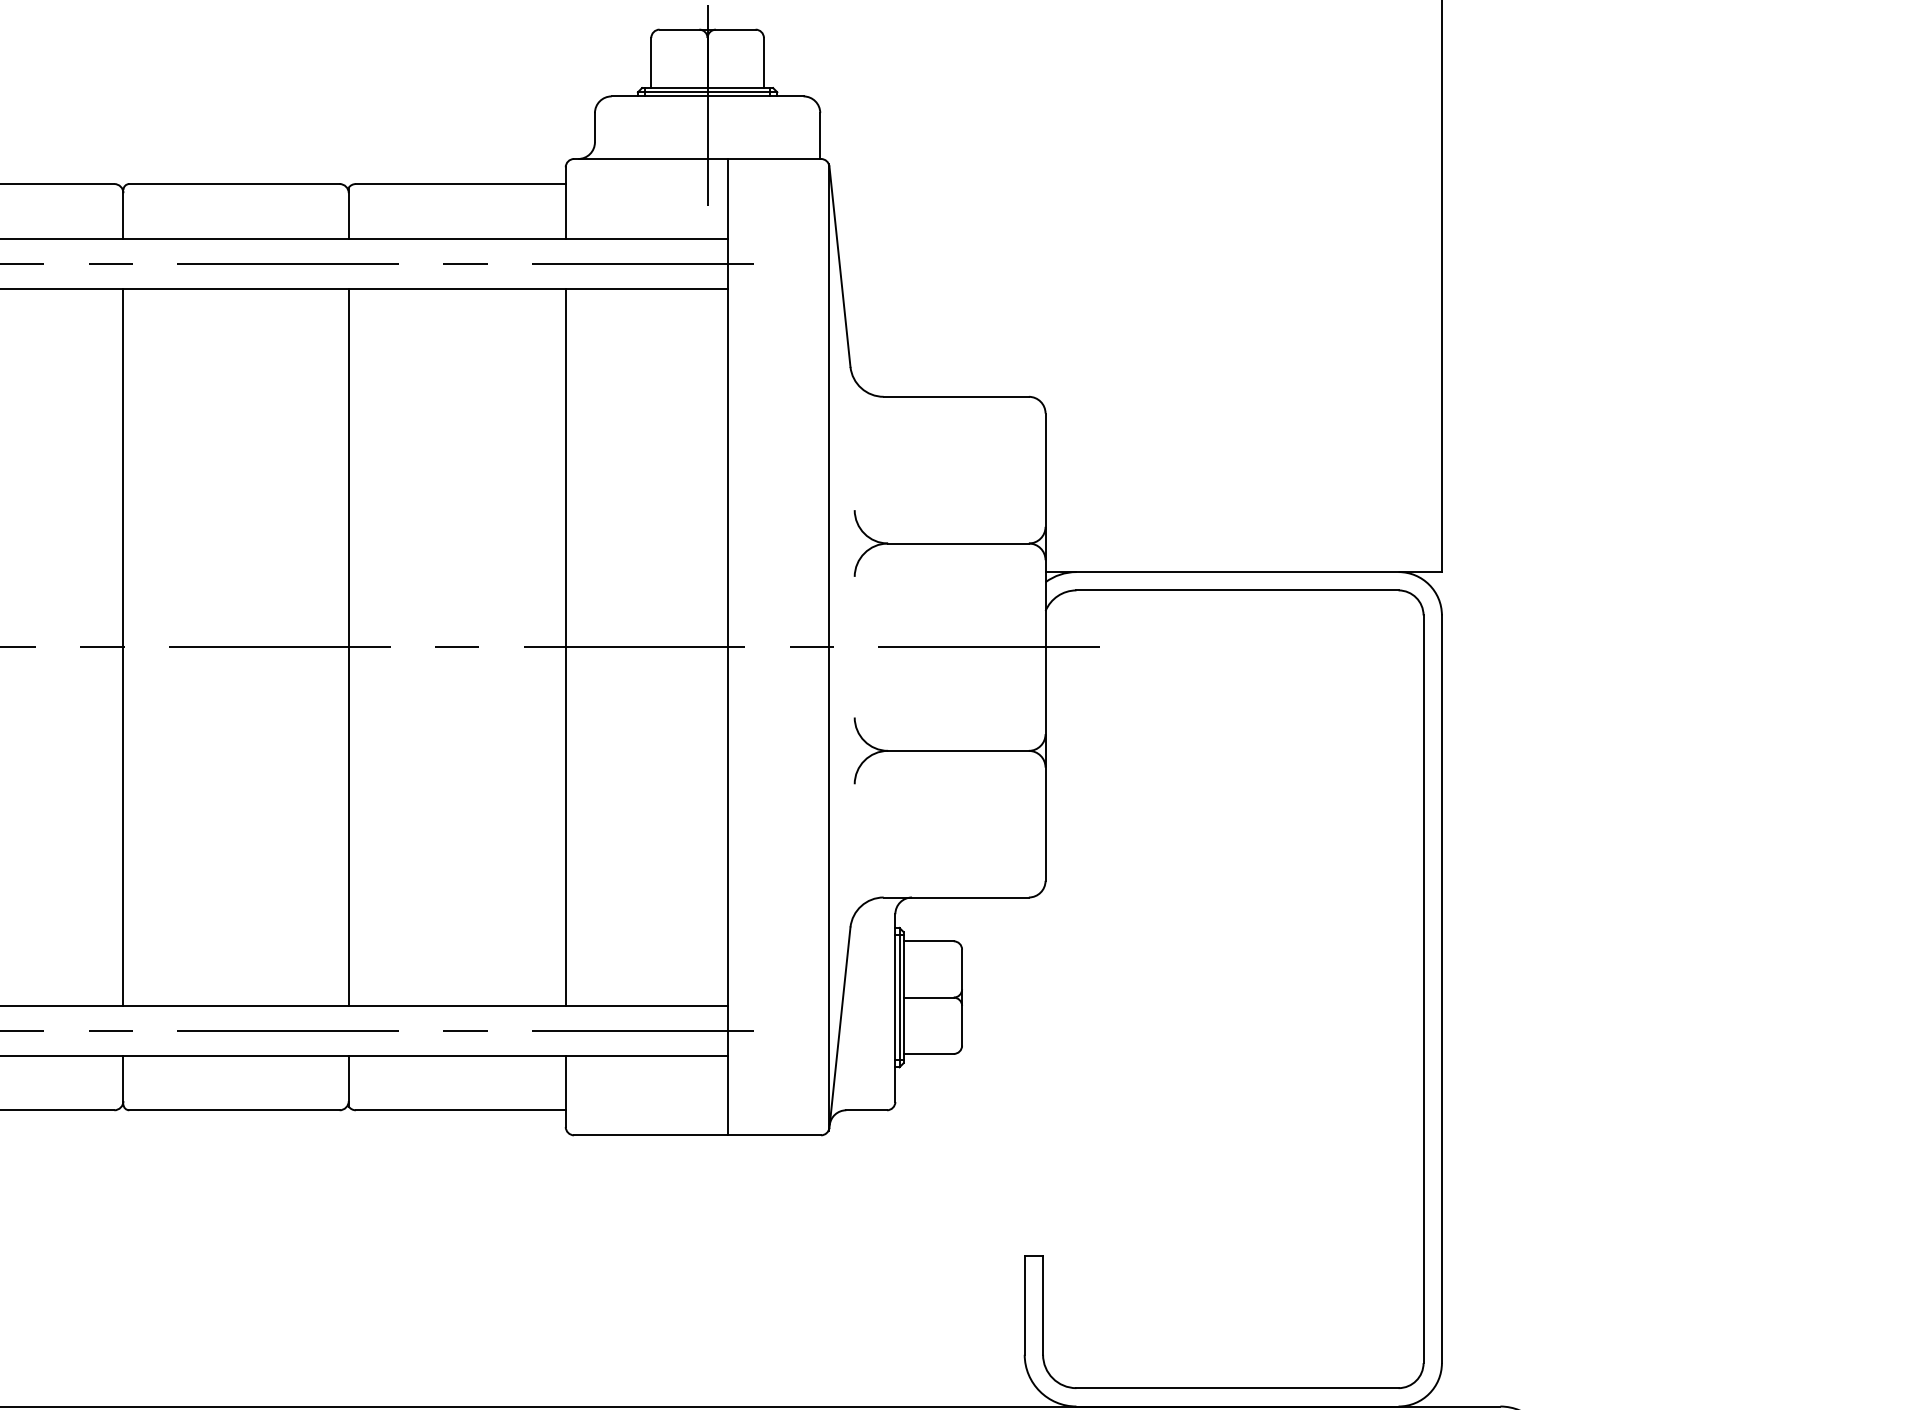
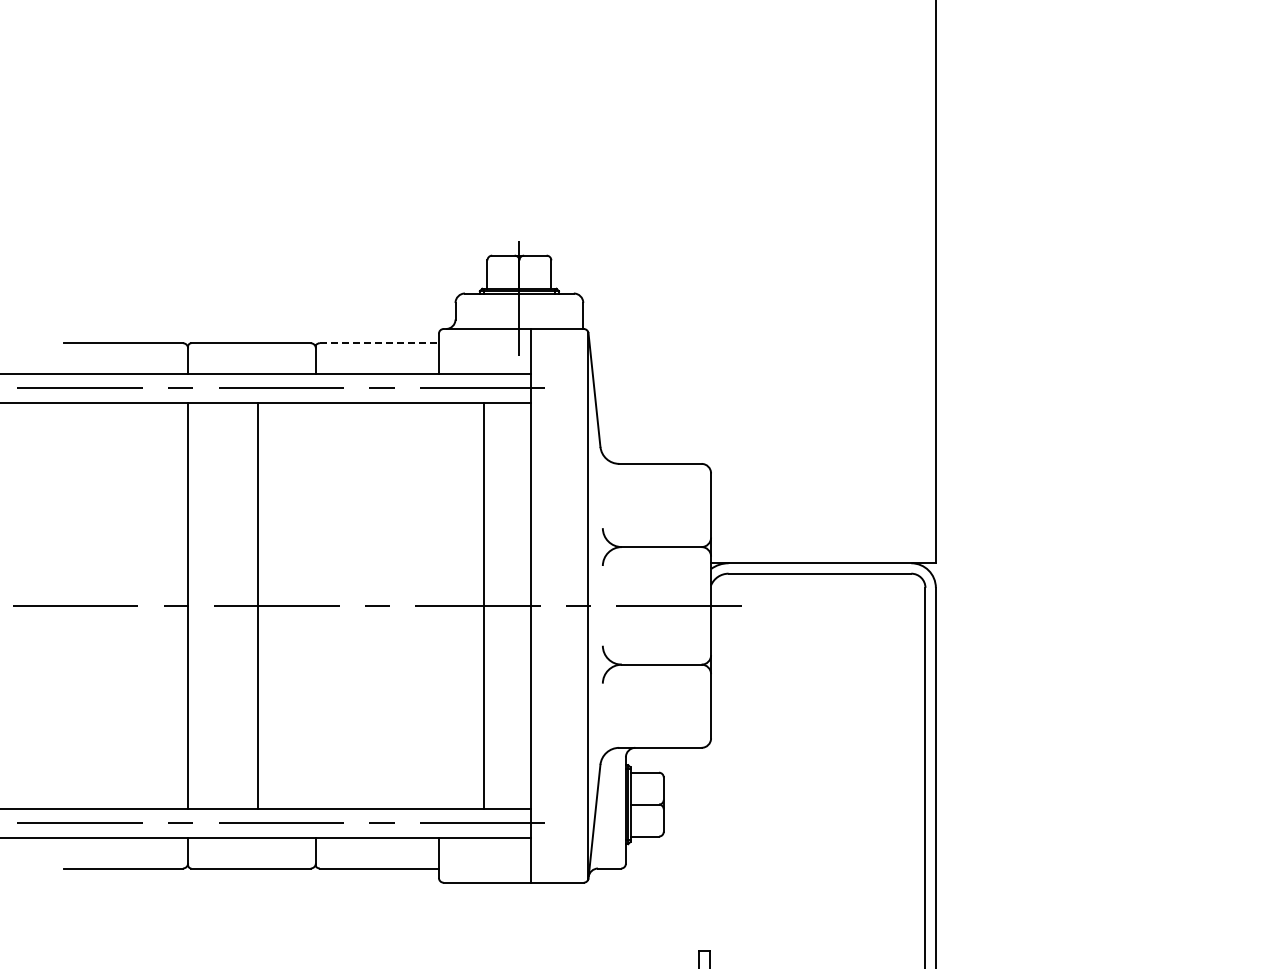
line: (460, 184) -> (379, 343), solid -> dashed
line: (348, 646) -> (257, 605), moved
line: (564, 646) -> (483, 605), moved

